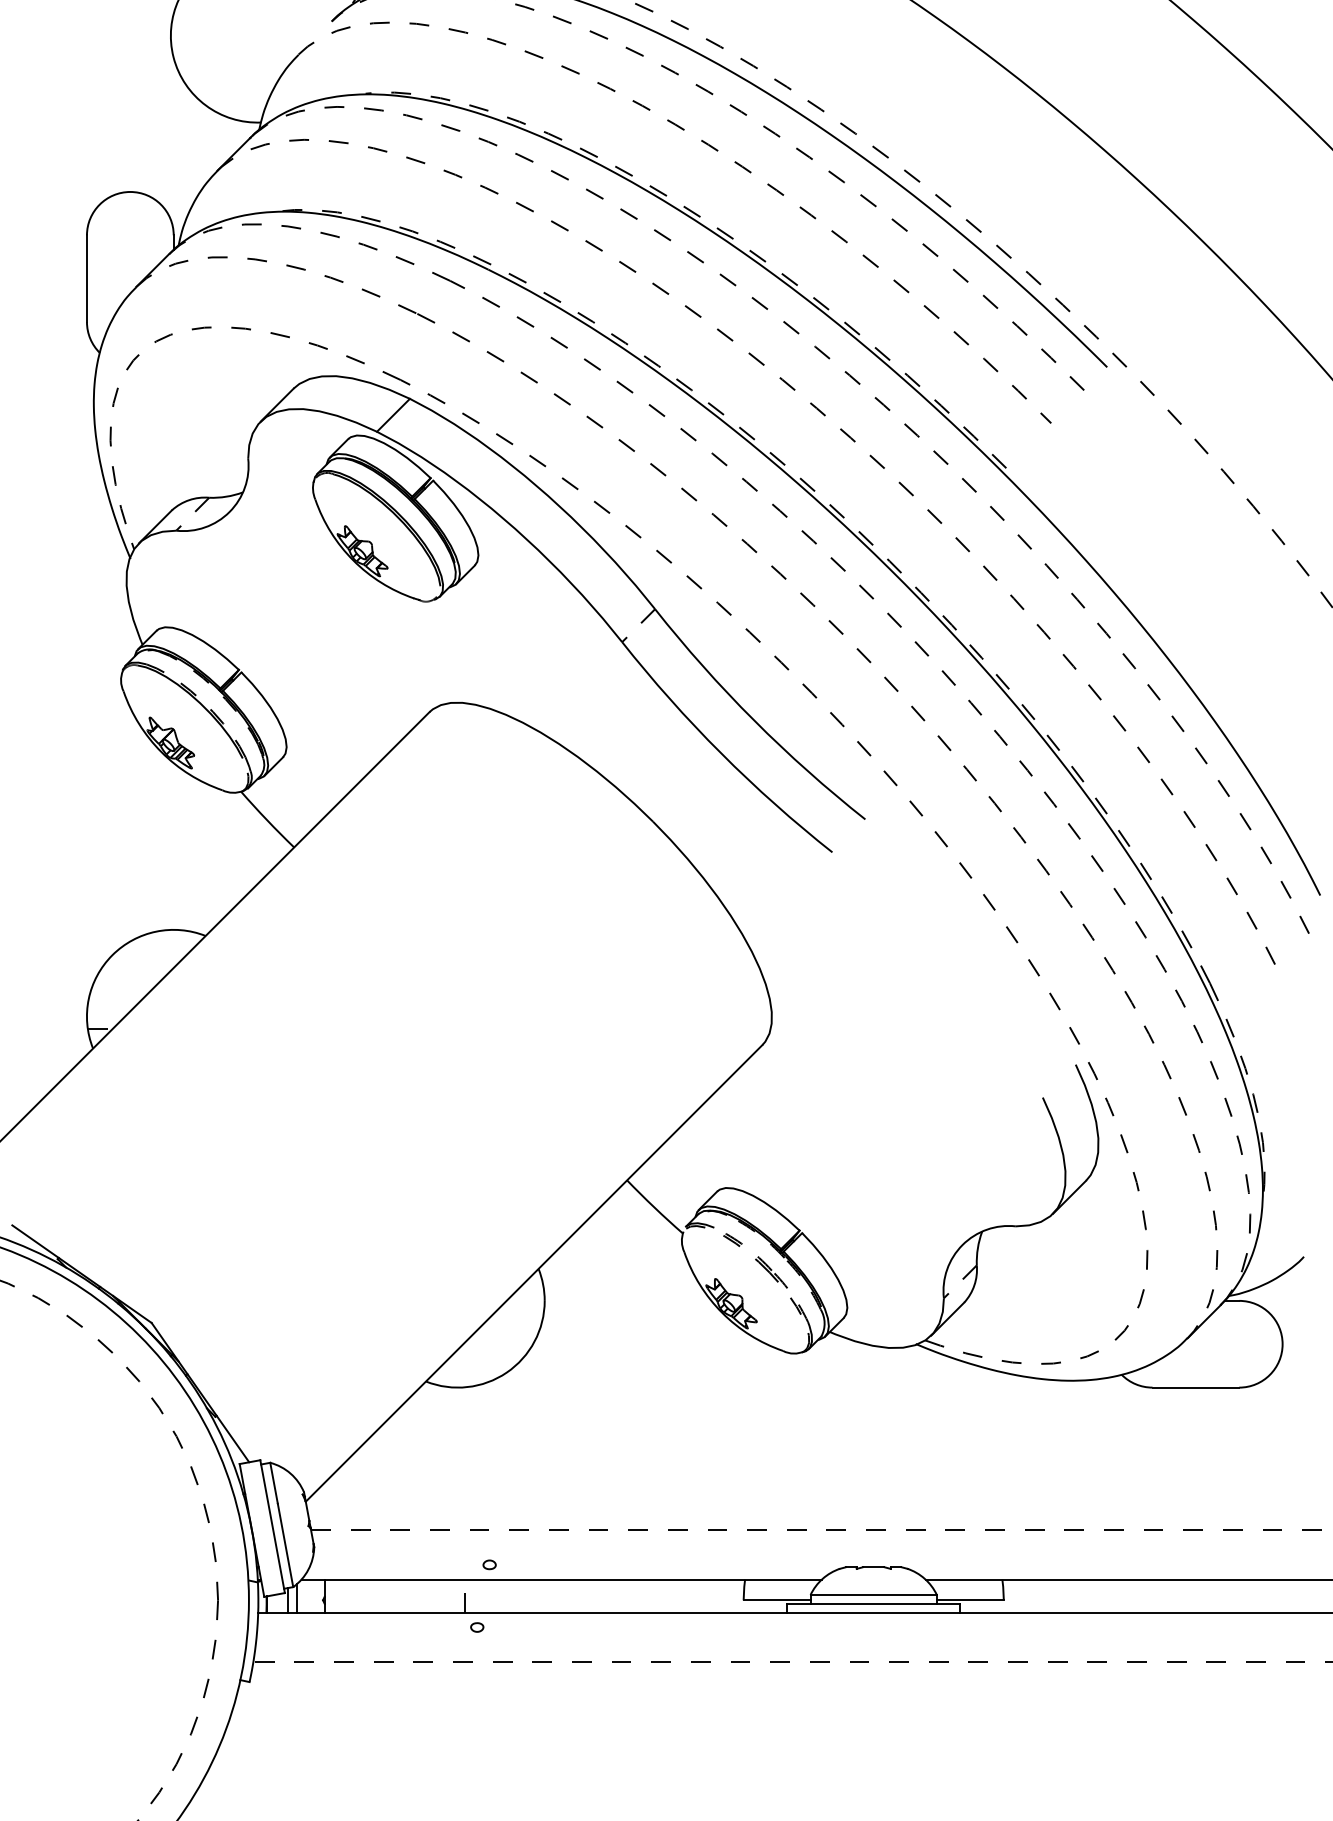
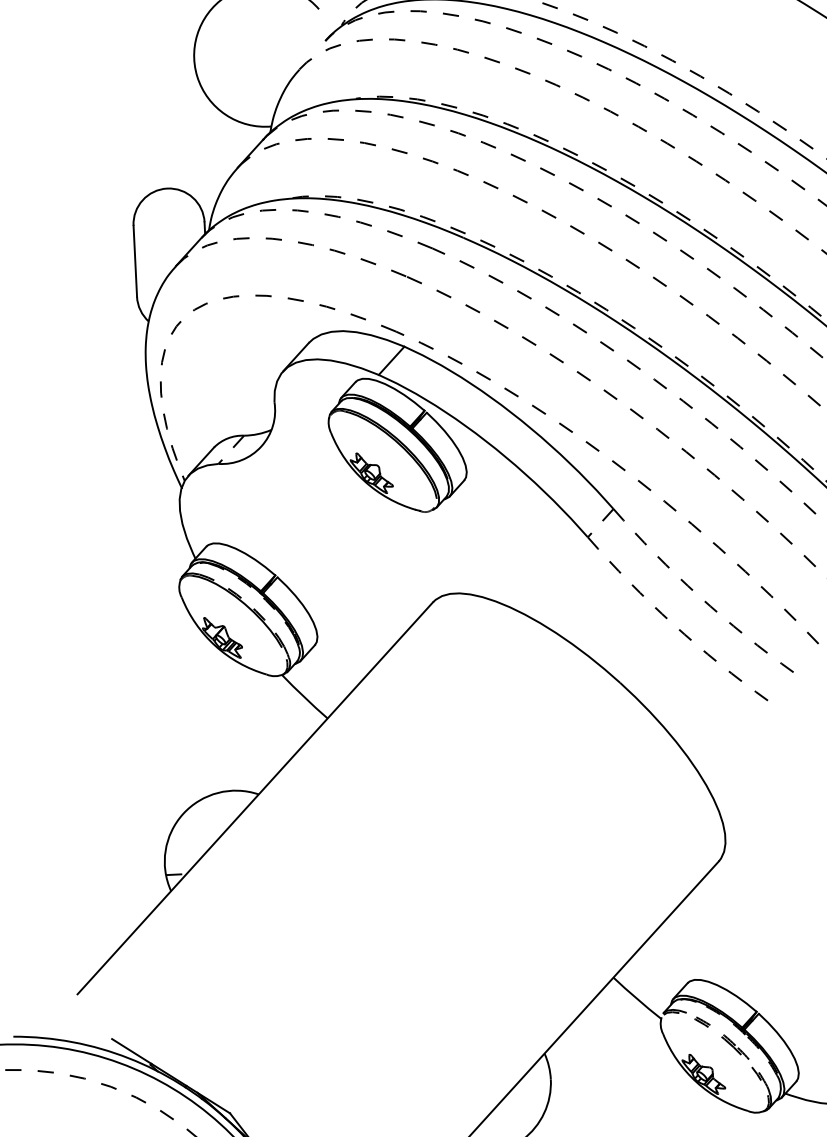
arc: (754, 720) -> (699, 596), solid -> dashed
arc: (721, 753) -> (673, 624), solid -> dashed

